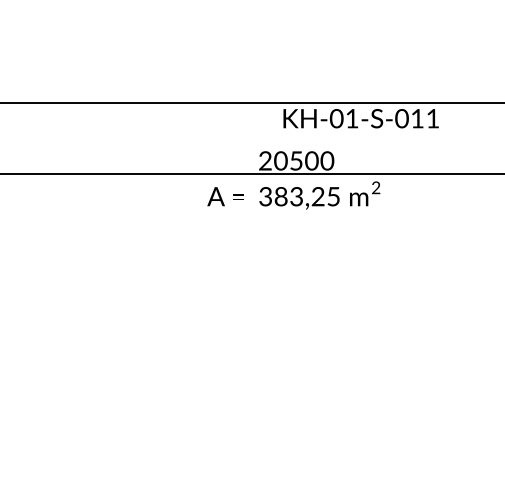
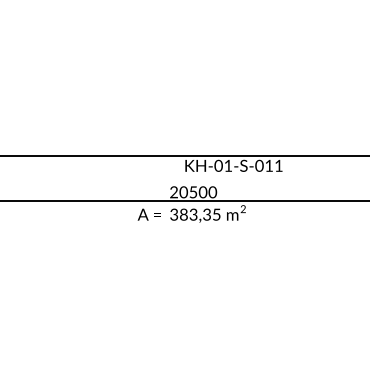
text: (317, 199) -> (206, 216), 383,25 -> 383,35

